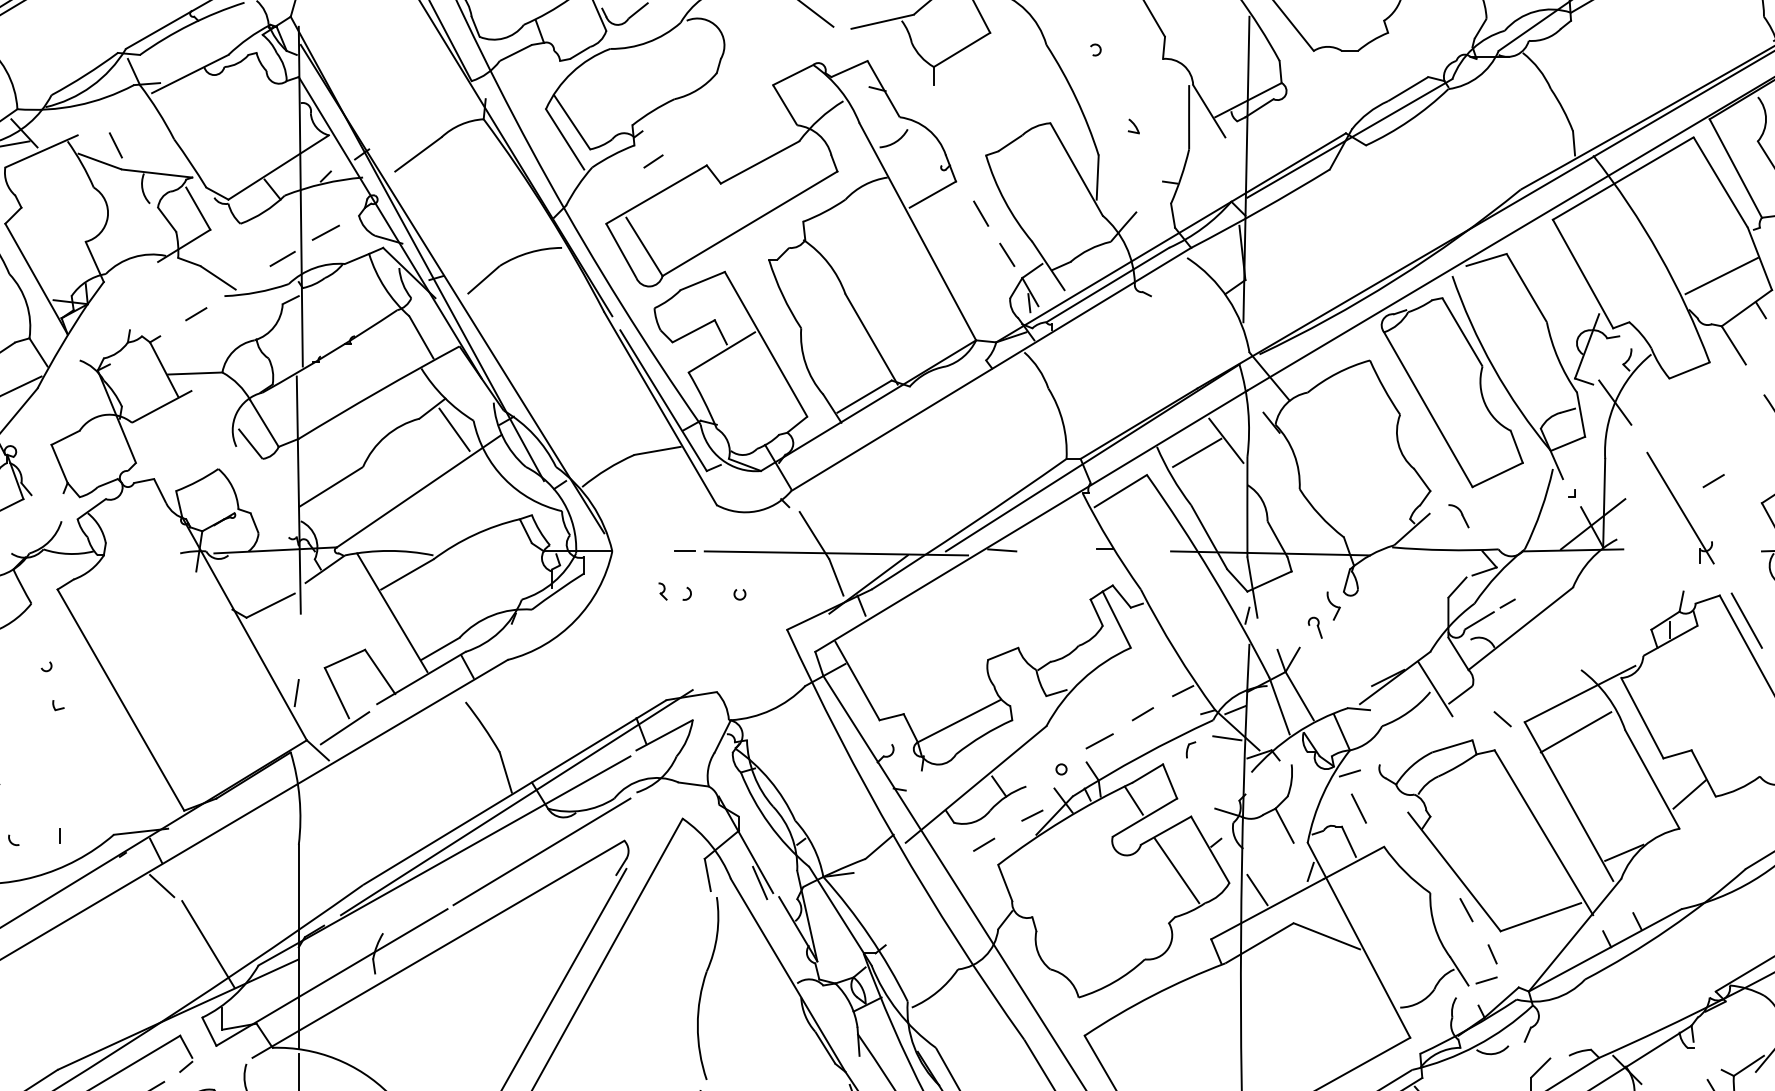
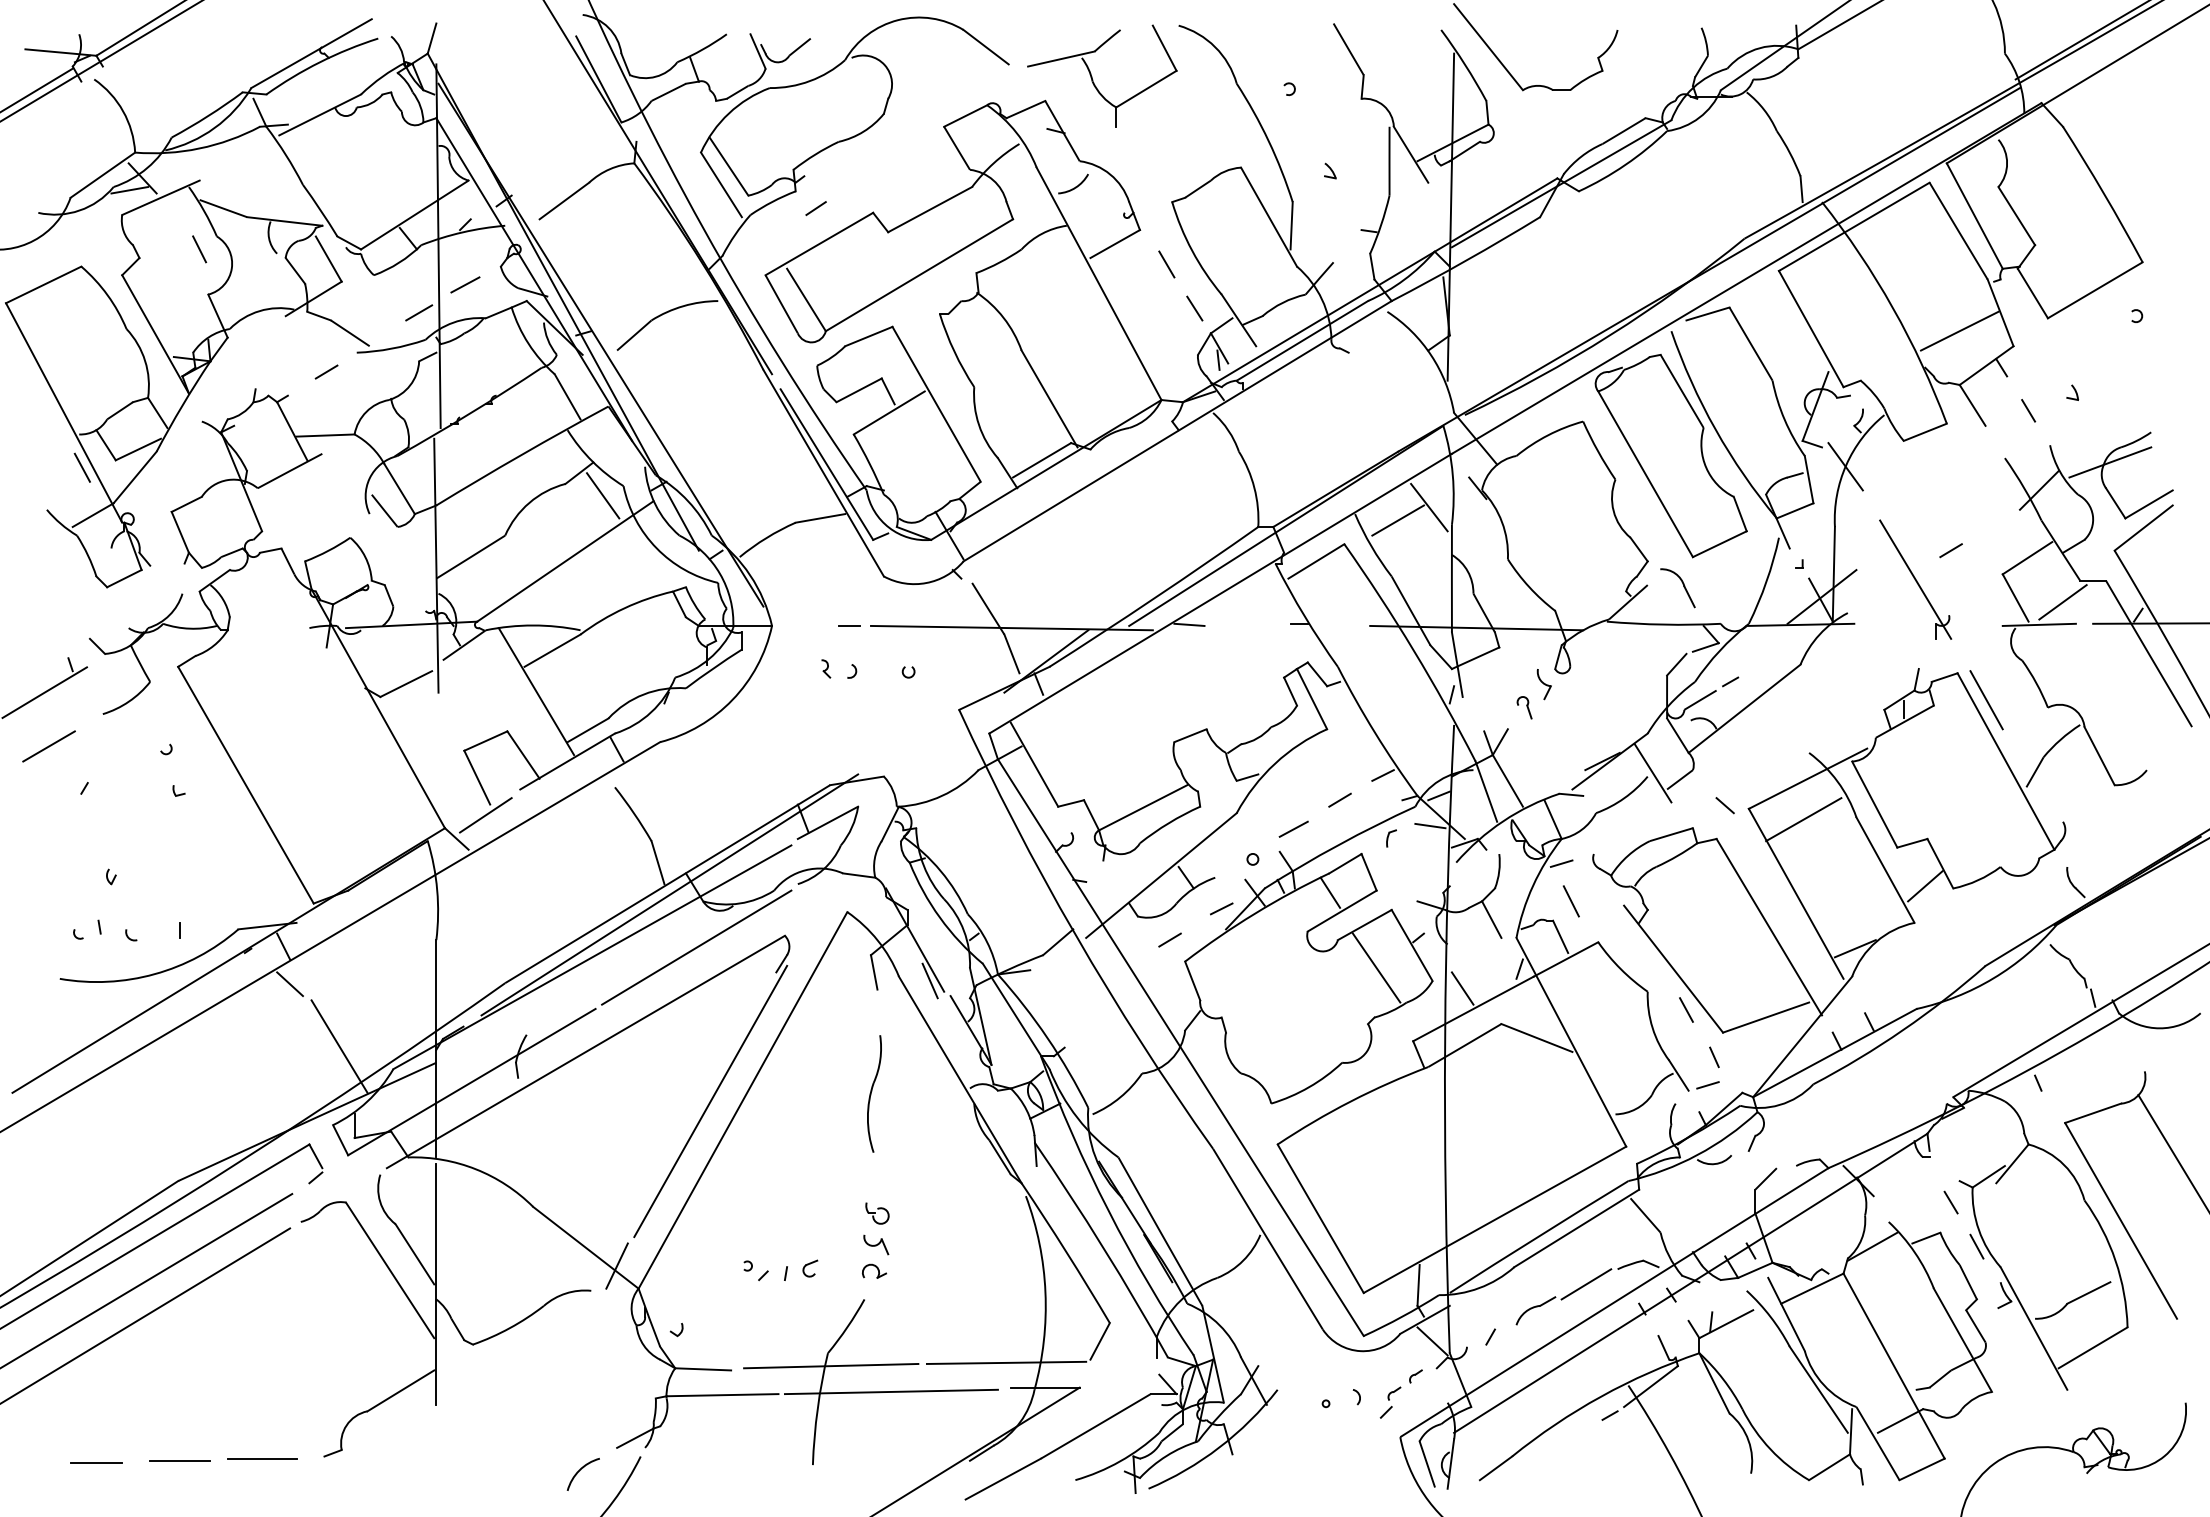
line: (115, 145) -> (199, 249), moved
part: (1459, 516) -> (1678, 588), size x1.6
line: (297, 692) -> (434, 777), removed
part: (708, 988) -> (874, 1093), size x0.6

